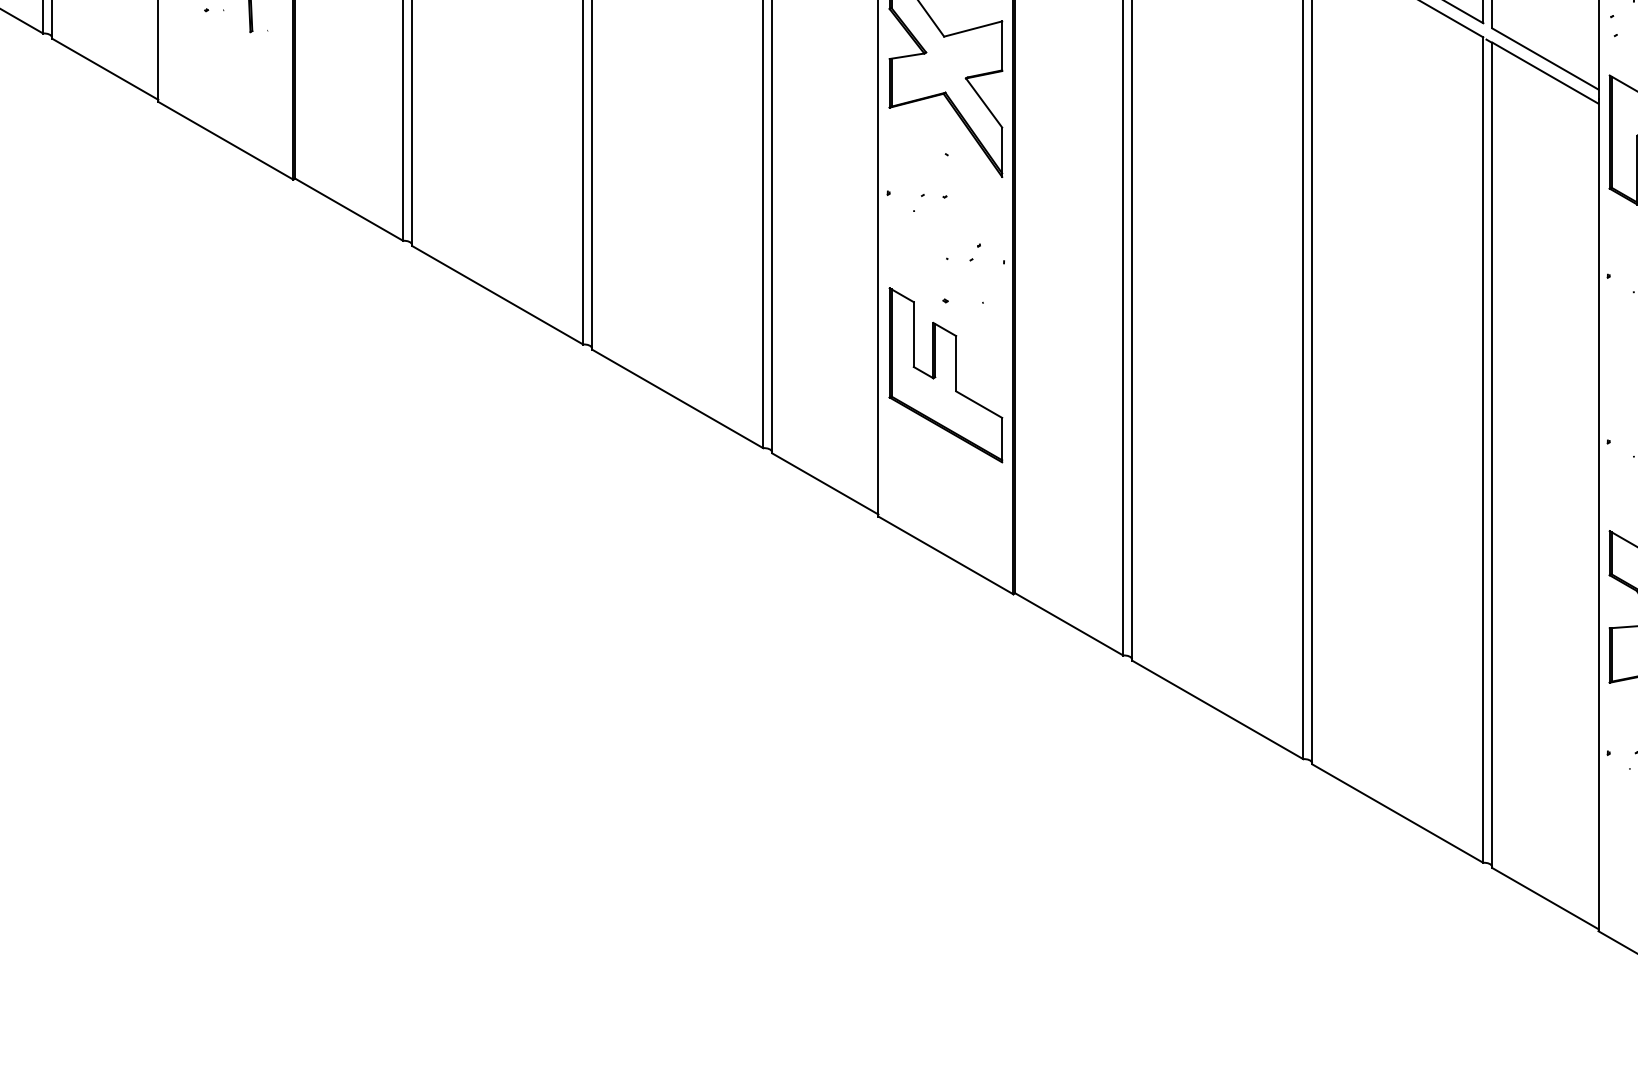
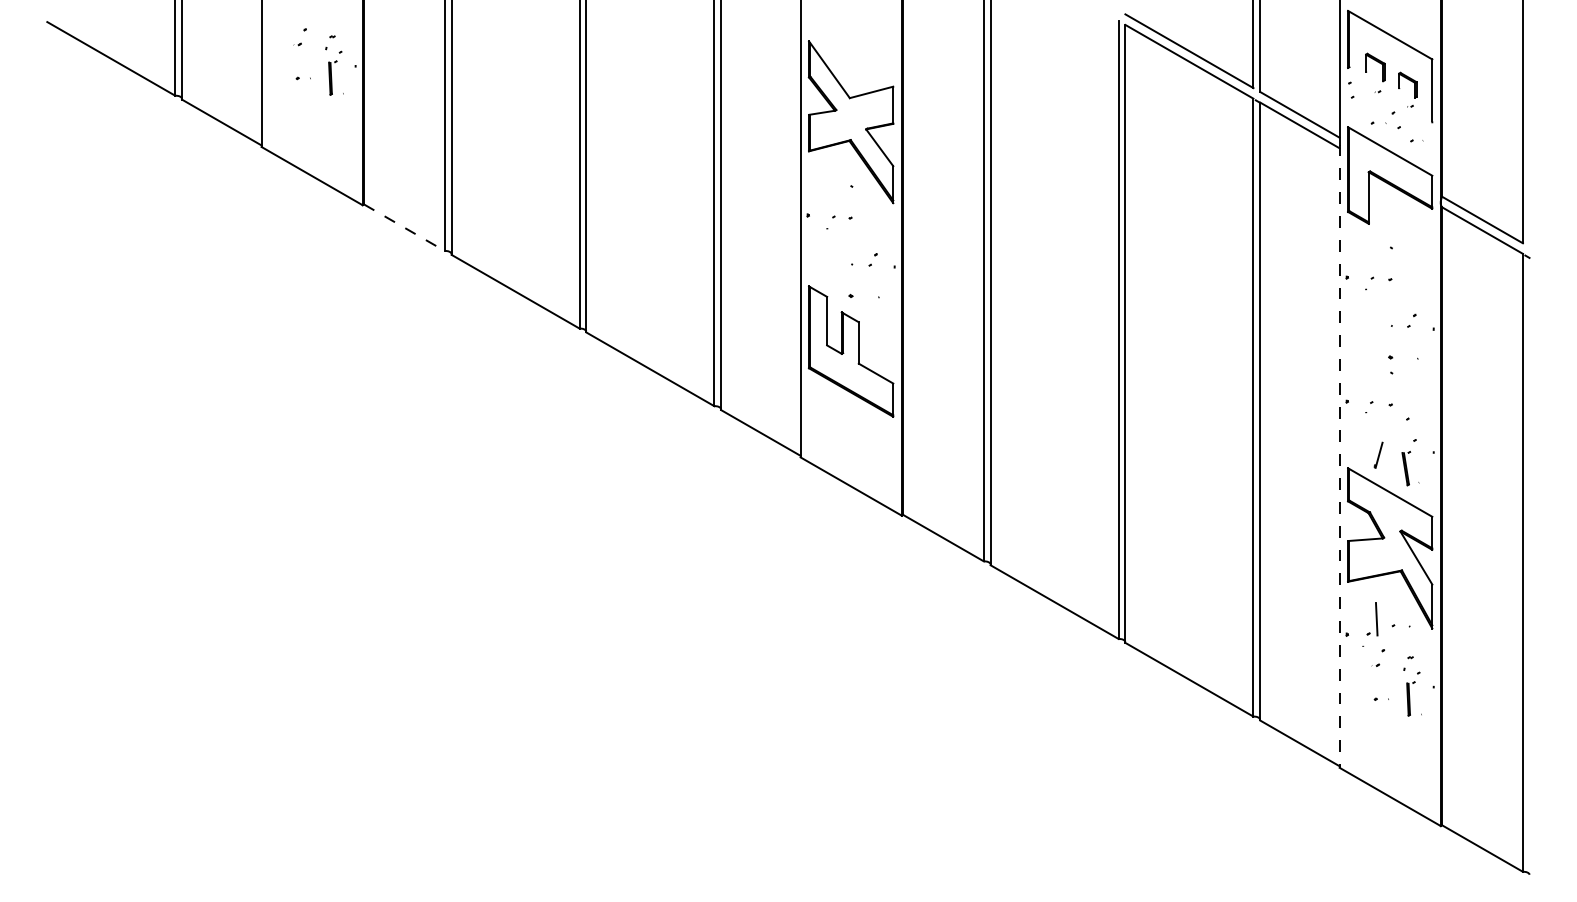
line: (349, 209) -> (404, 227), solid -> dashed
line: (1598, 515) -> (1339, 456), solid -> dashed

